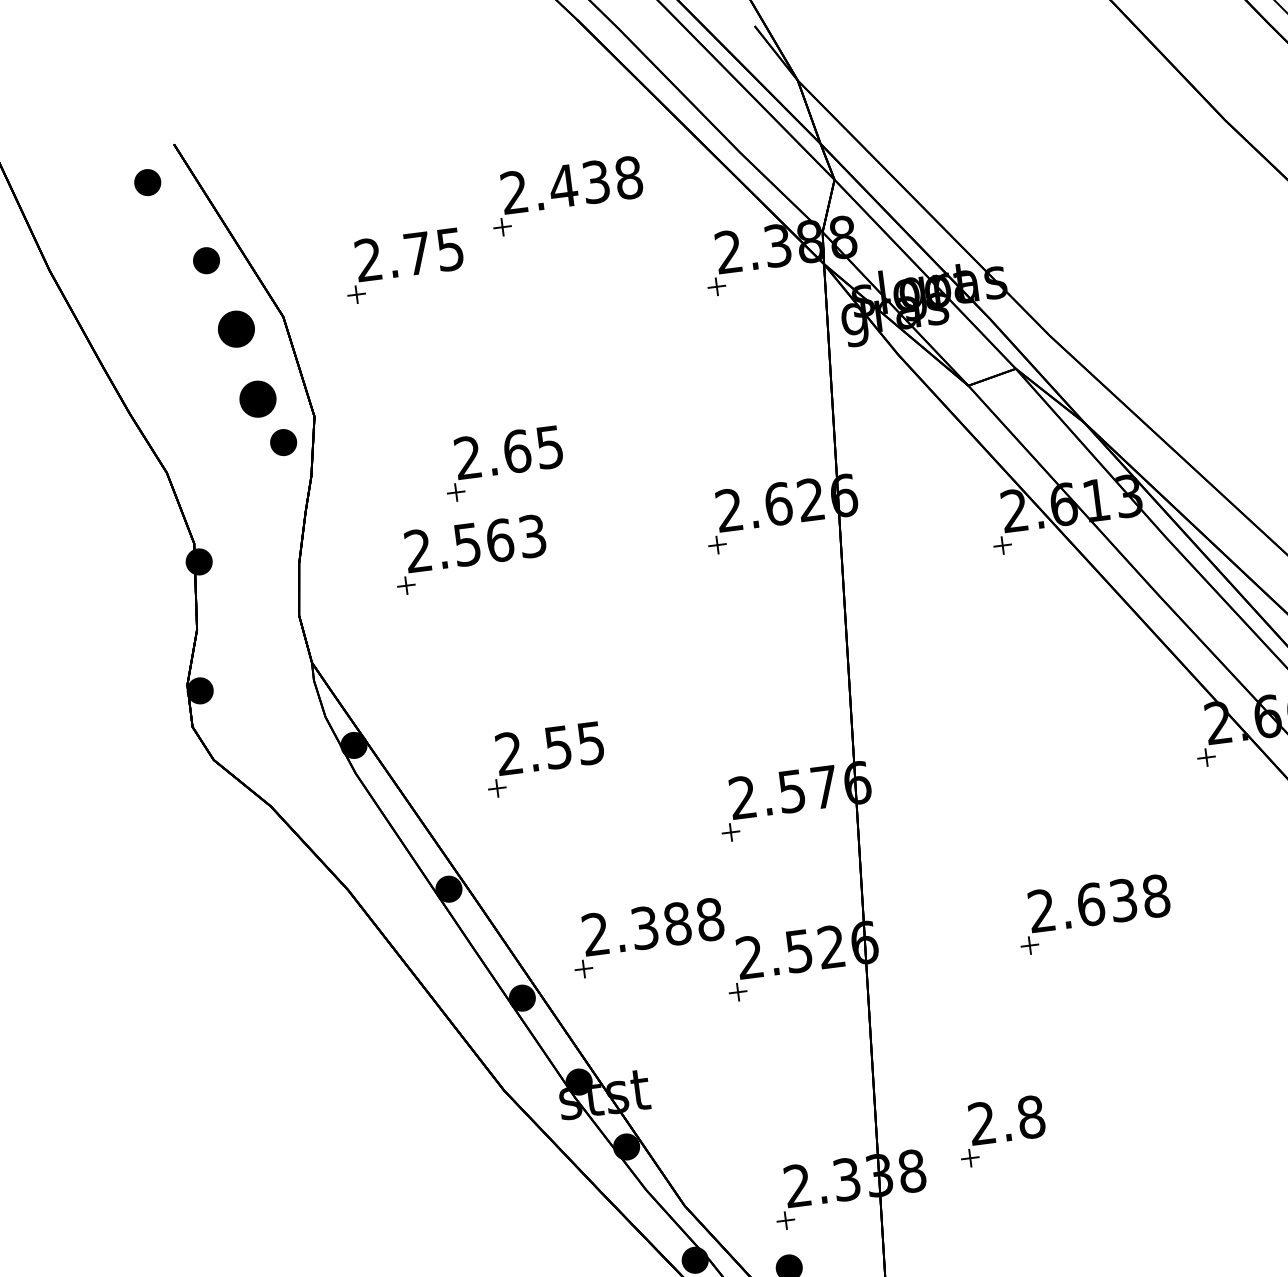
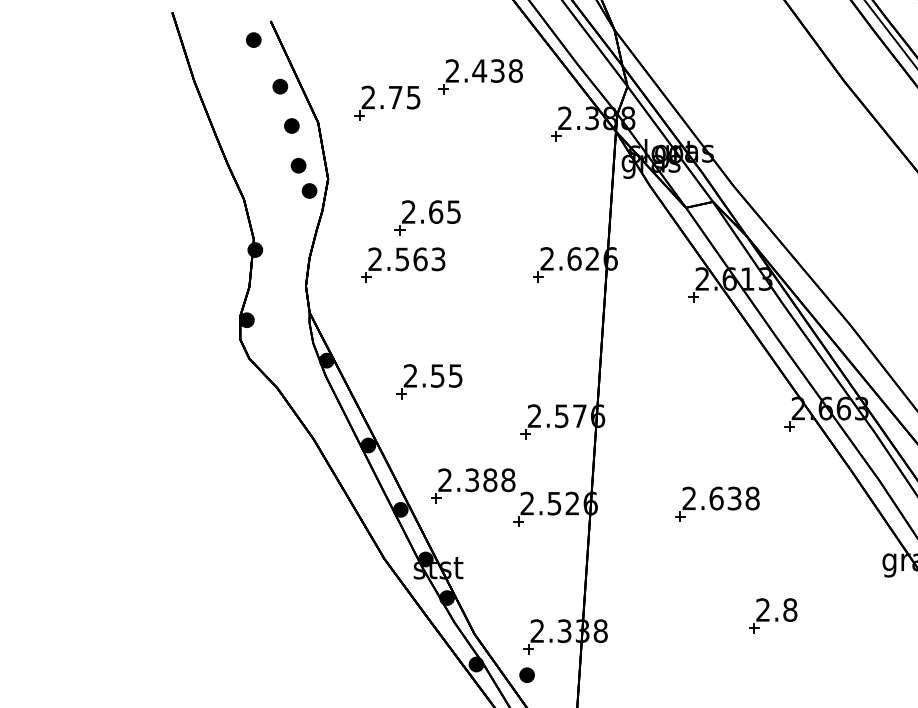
part: (235, 328) -> (291, 125), size x0.71
part: (257, 399) -> (298, 165), size x0.71
part: (1002, 1130) -> (773, 615), moved

